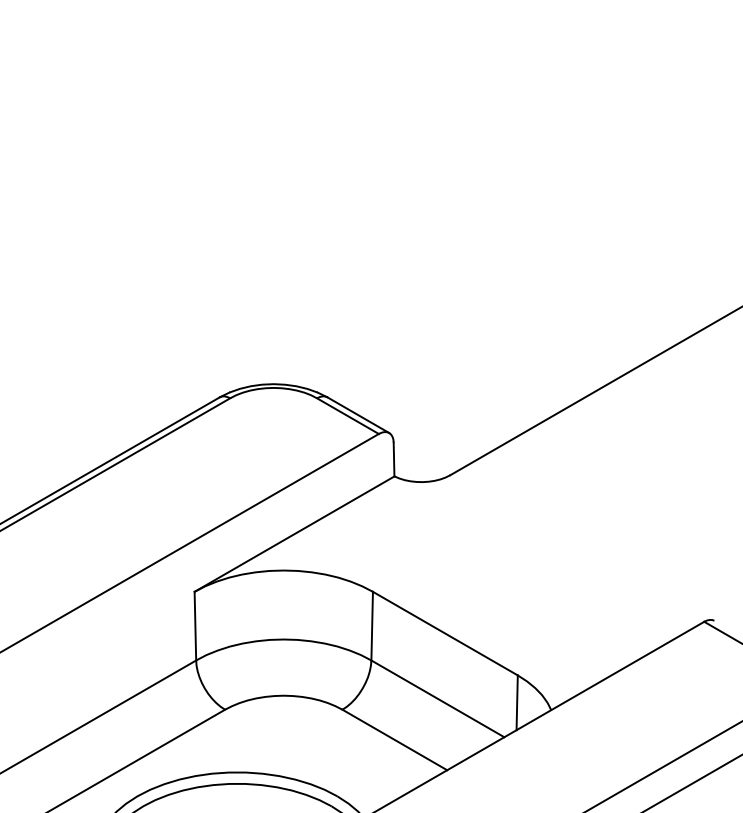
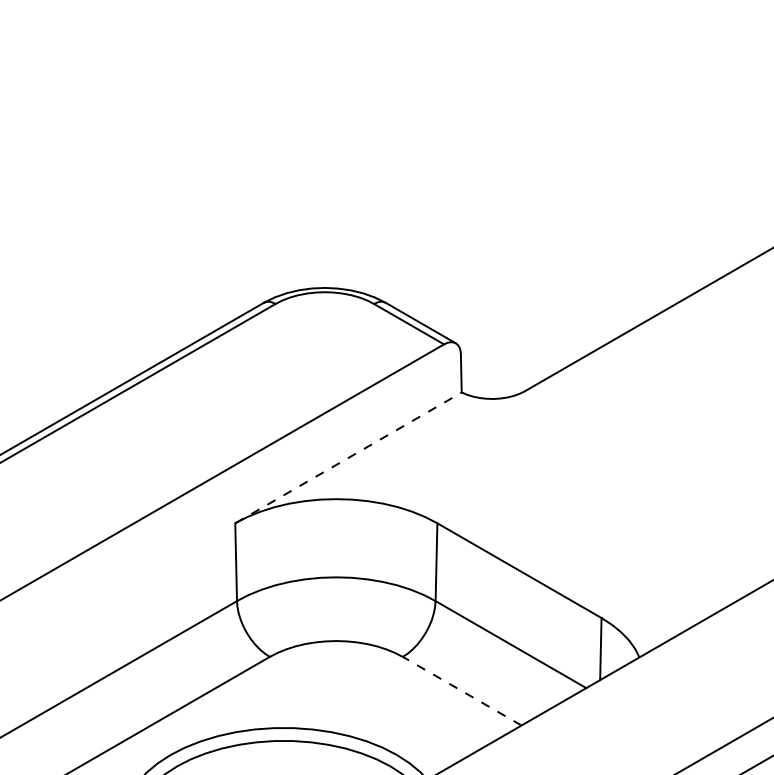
line: (295, 533) -> (349, 457), solid -> dashed
line: (394, 739) -> (461, 690), solid -> dashed

